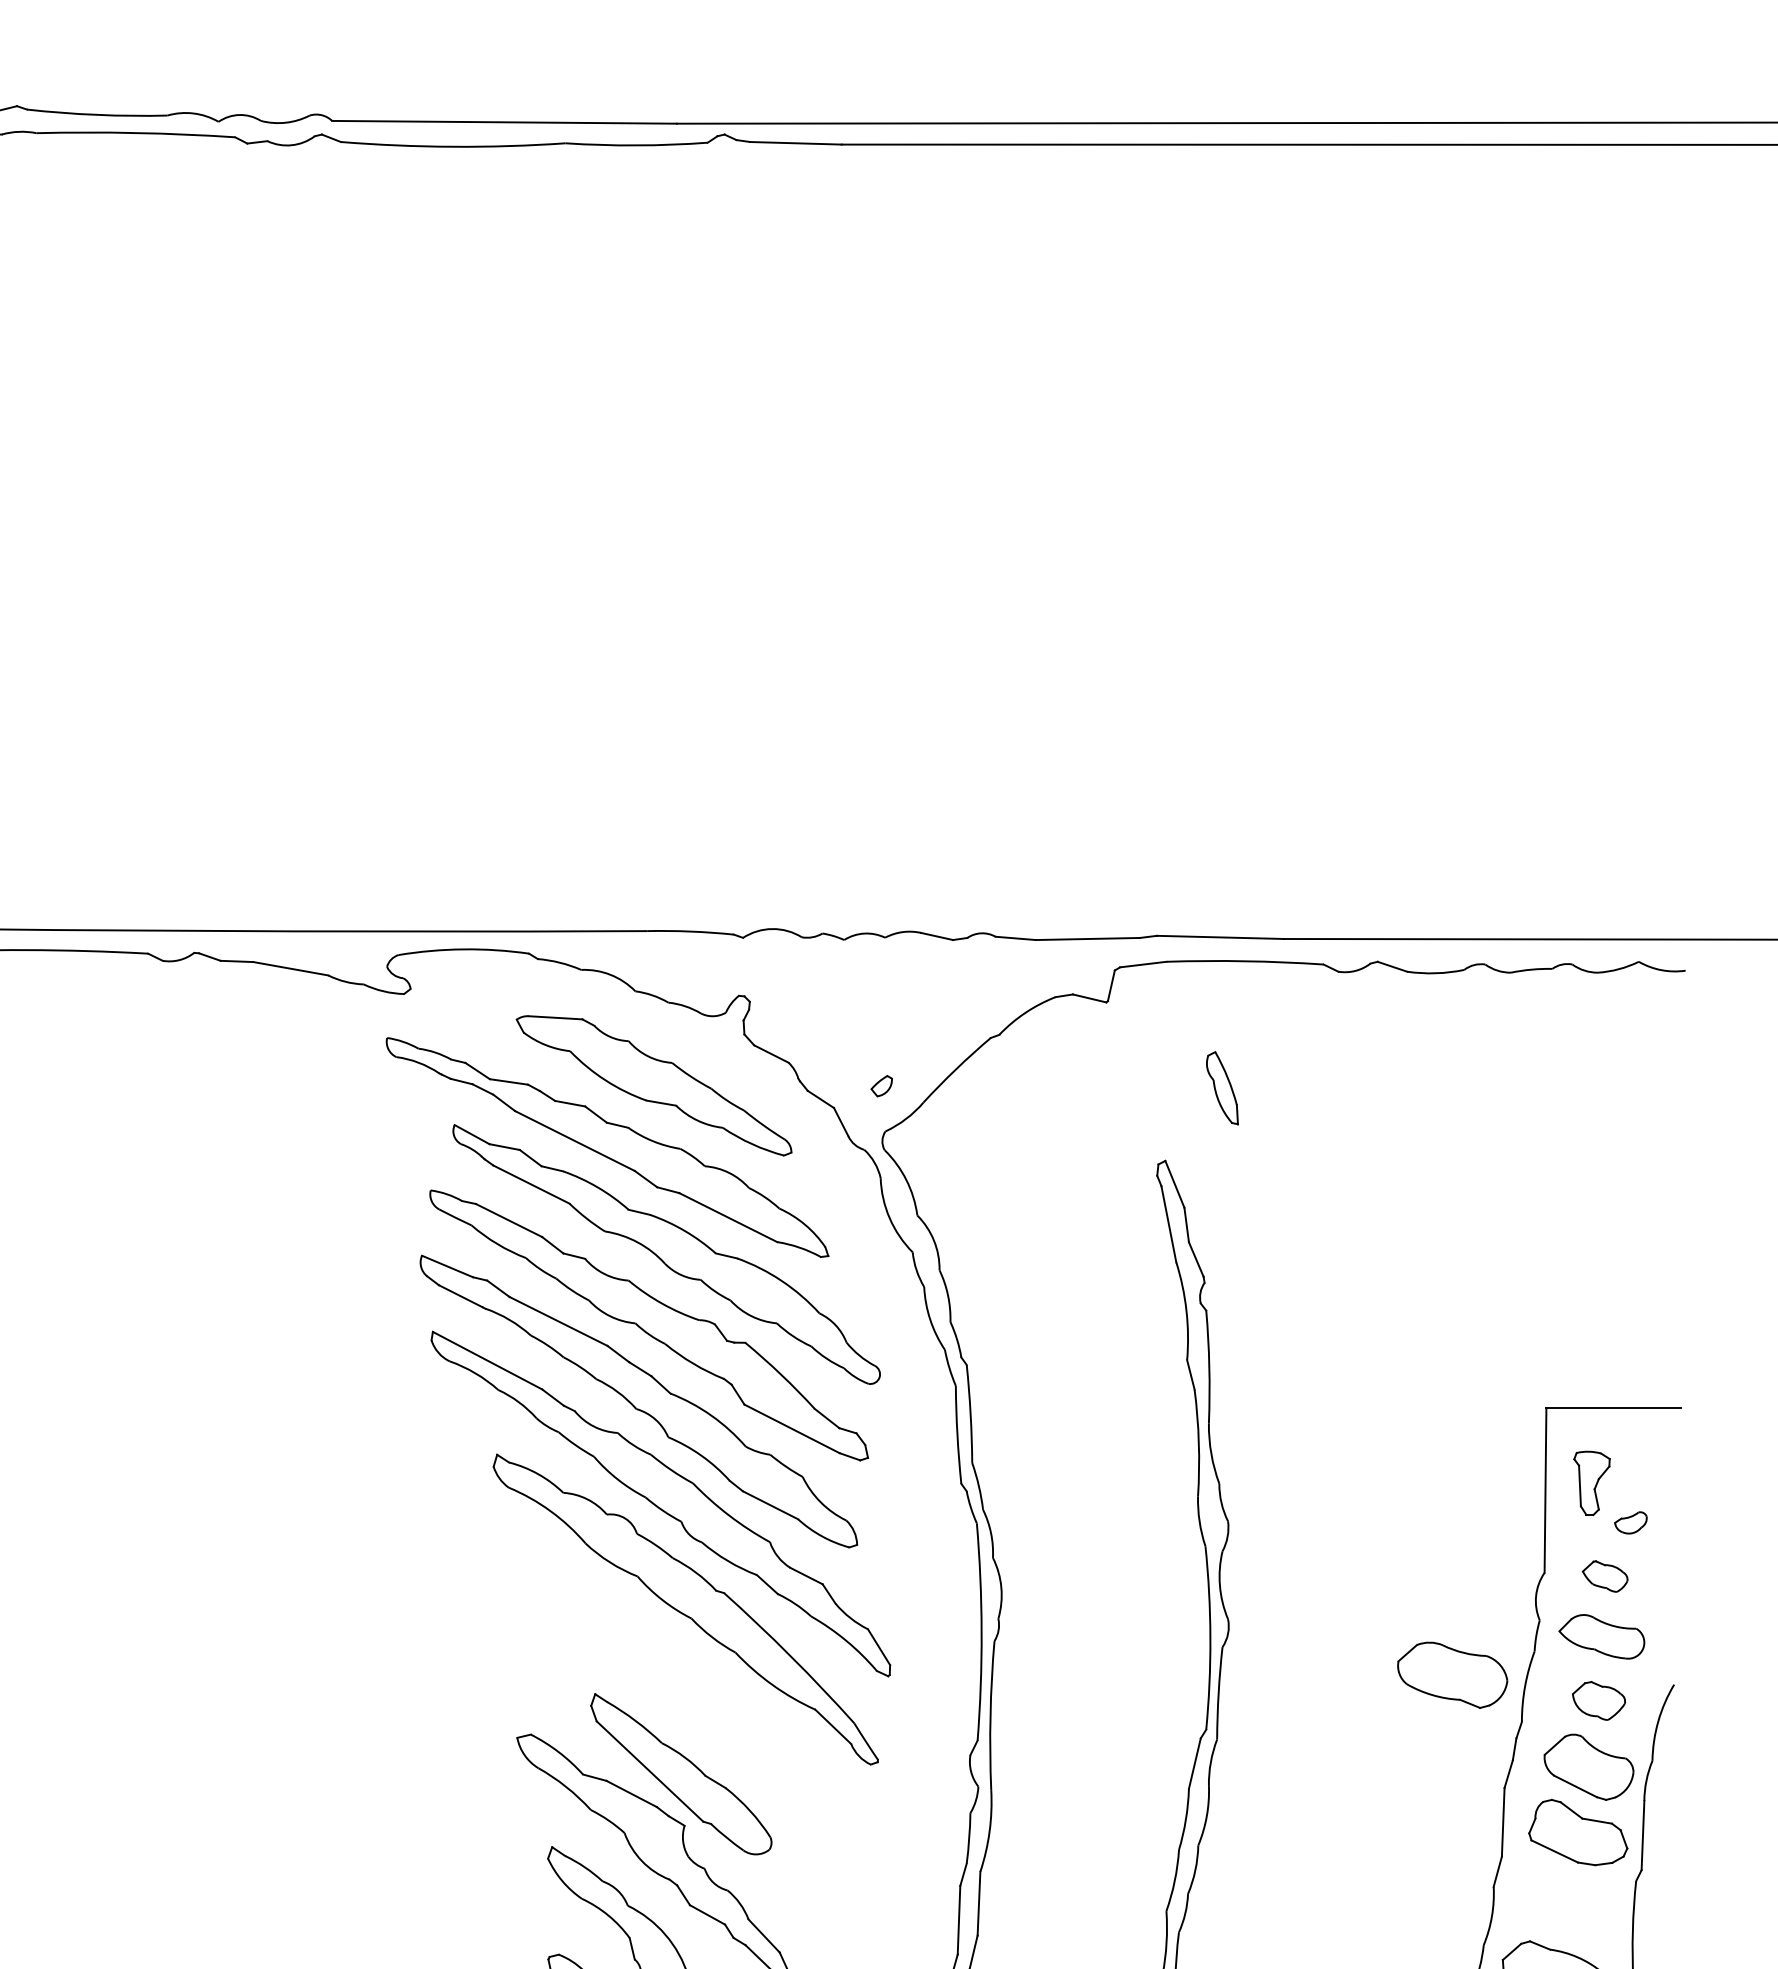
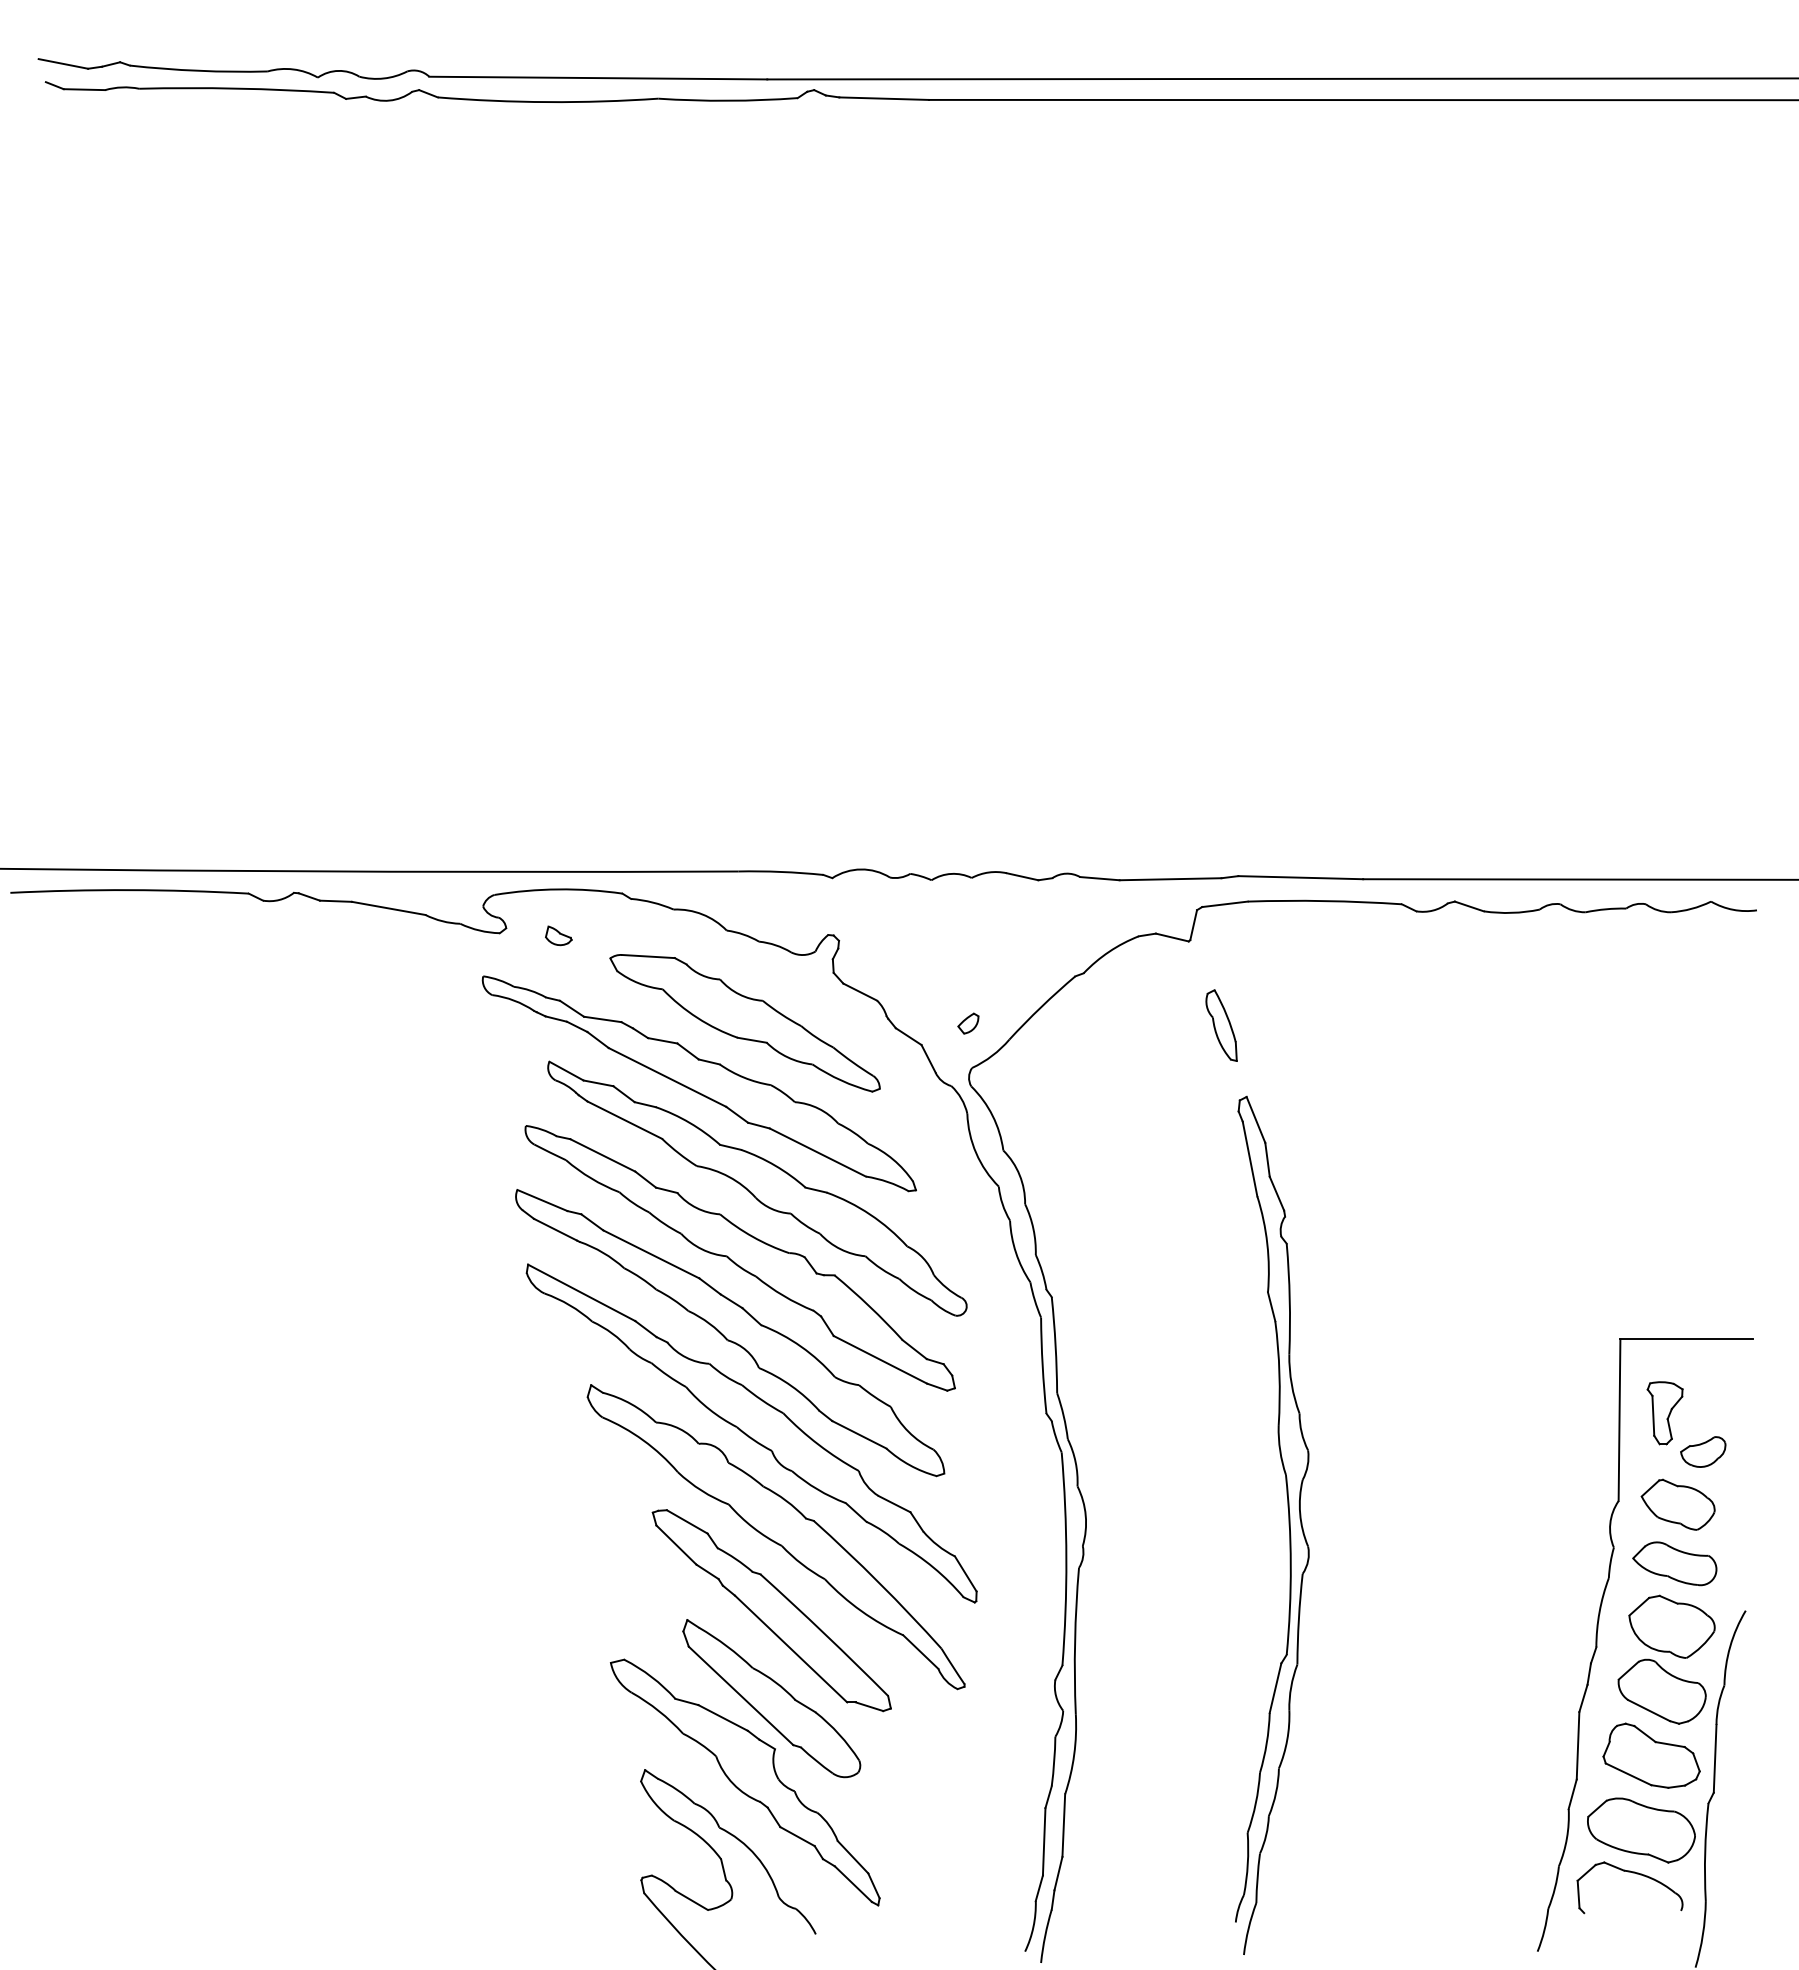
part: (463, 996) -> (558, 935), added
part: (1222, 1088) -> (1221, 1025), moved
part: (1631, 1522) -> (1703, 1451), size x1.43
part: (1604, 1576) -> (1677, 1504), size x1.67
part: (1452, 1675) -> (1641, 1830), moved
part: (681, 1684) -> (771, 1610), added
part: (1598, 1700) -> (1671, 1626), size x1.67

